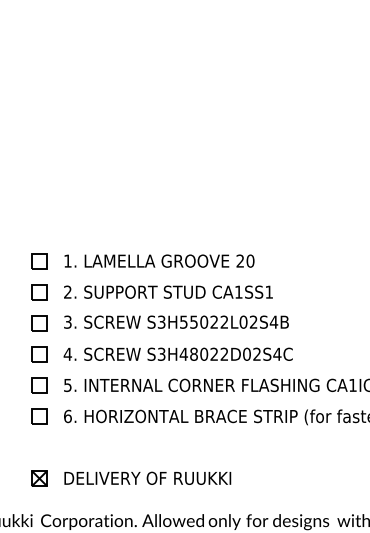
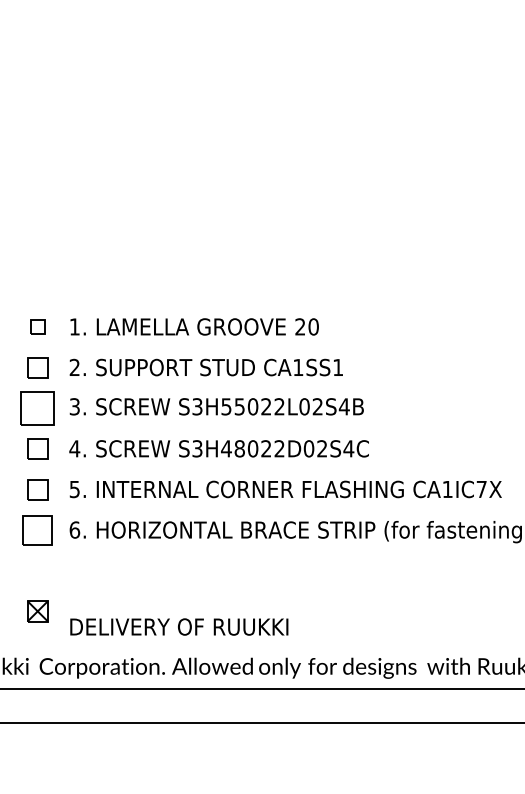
part: (39, 260) -> (37, 326), size x0.7
part: (39, 323) -> (37, 408), size x1.6
part: (39, 416) -> (37, 530), size x1.4
text: (147, 477) -> (179, 626), moved

